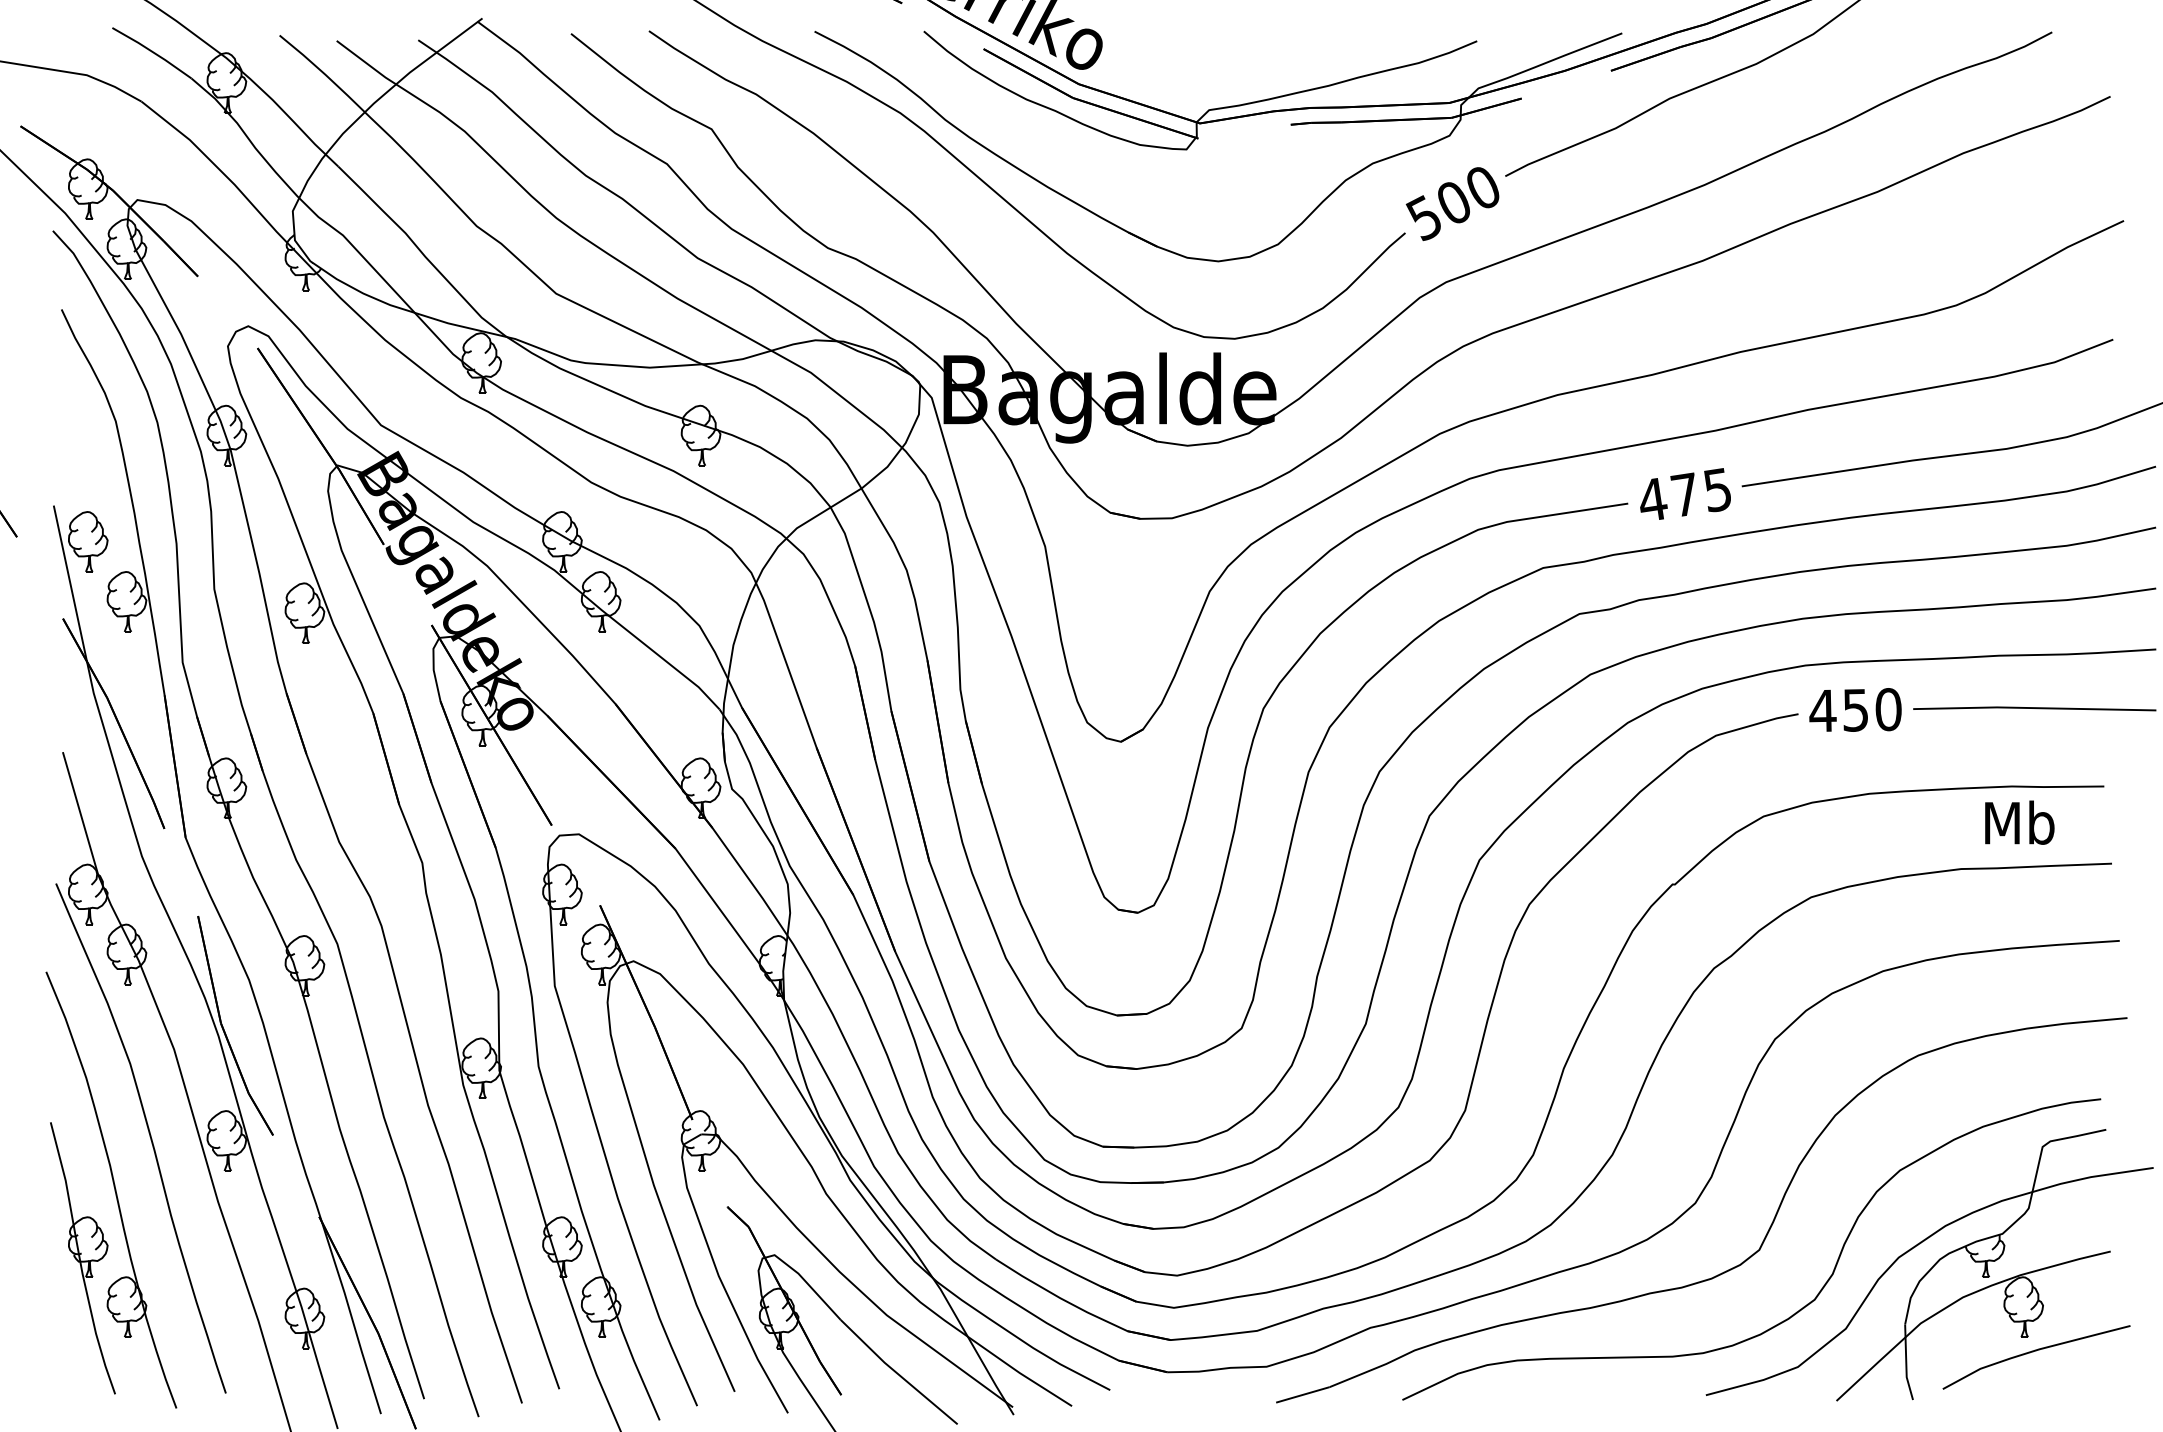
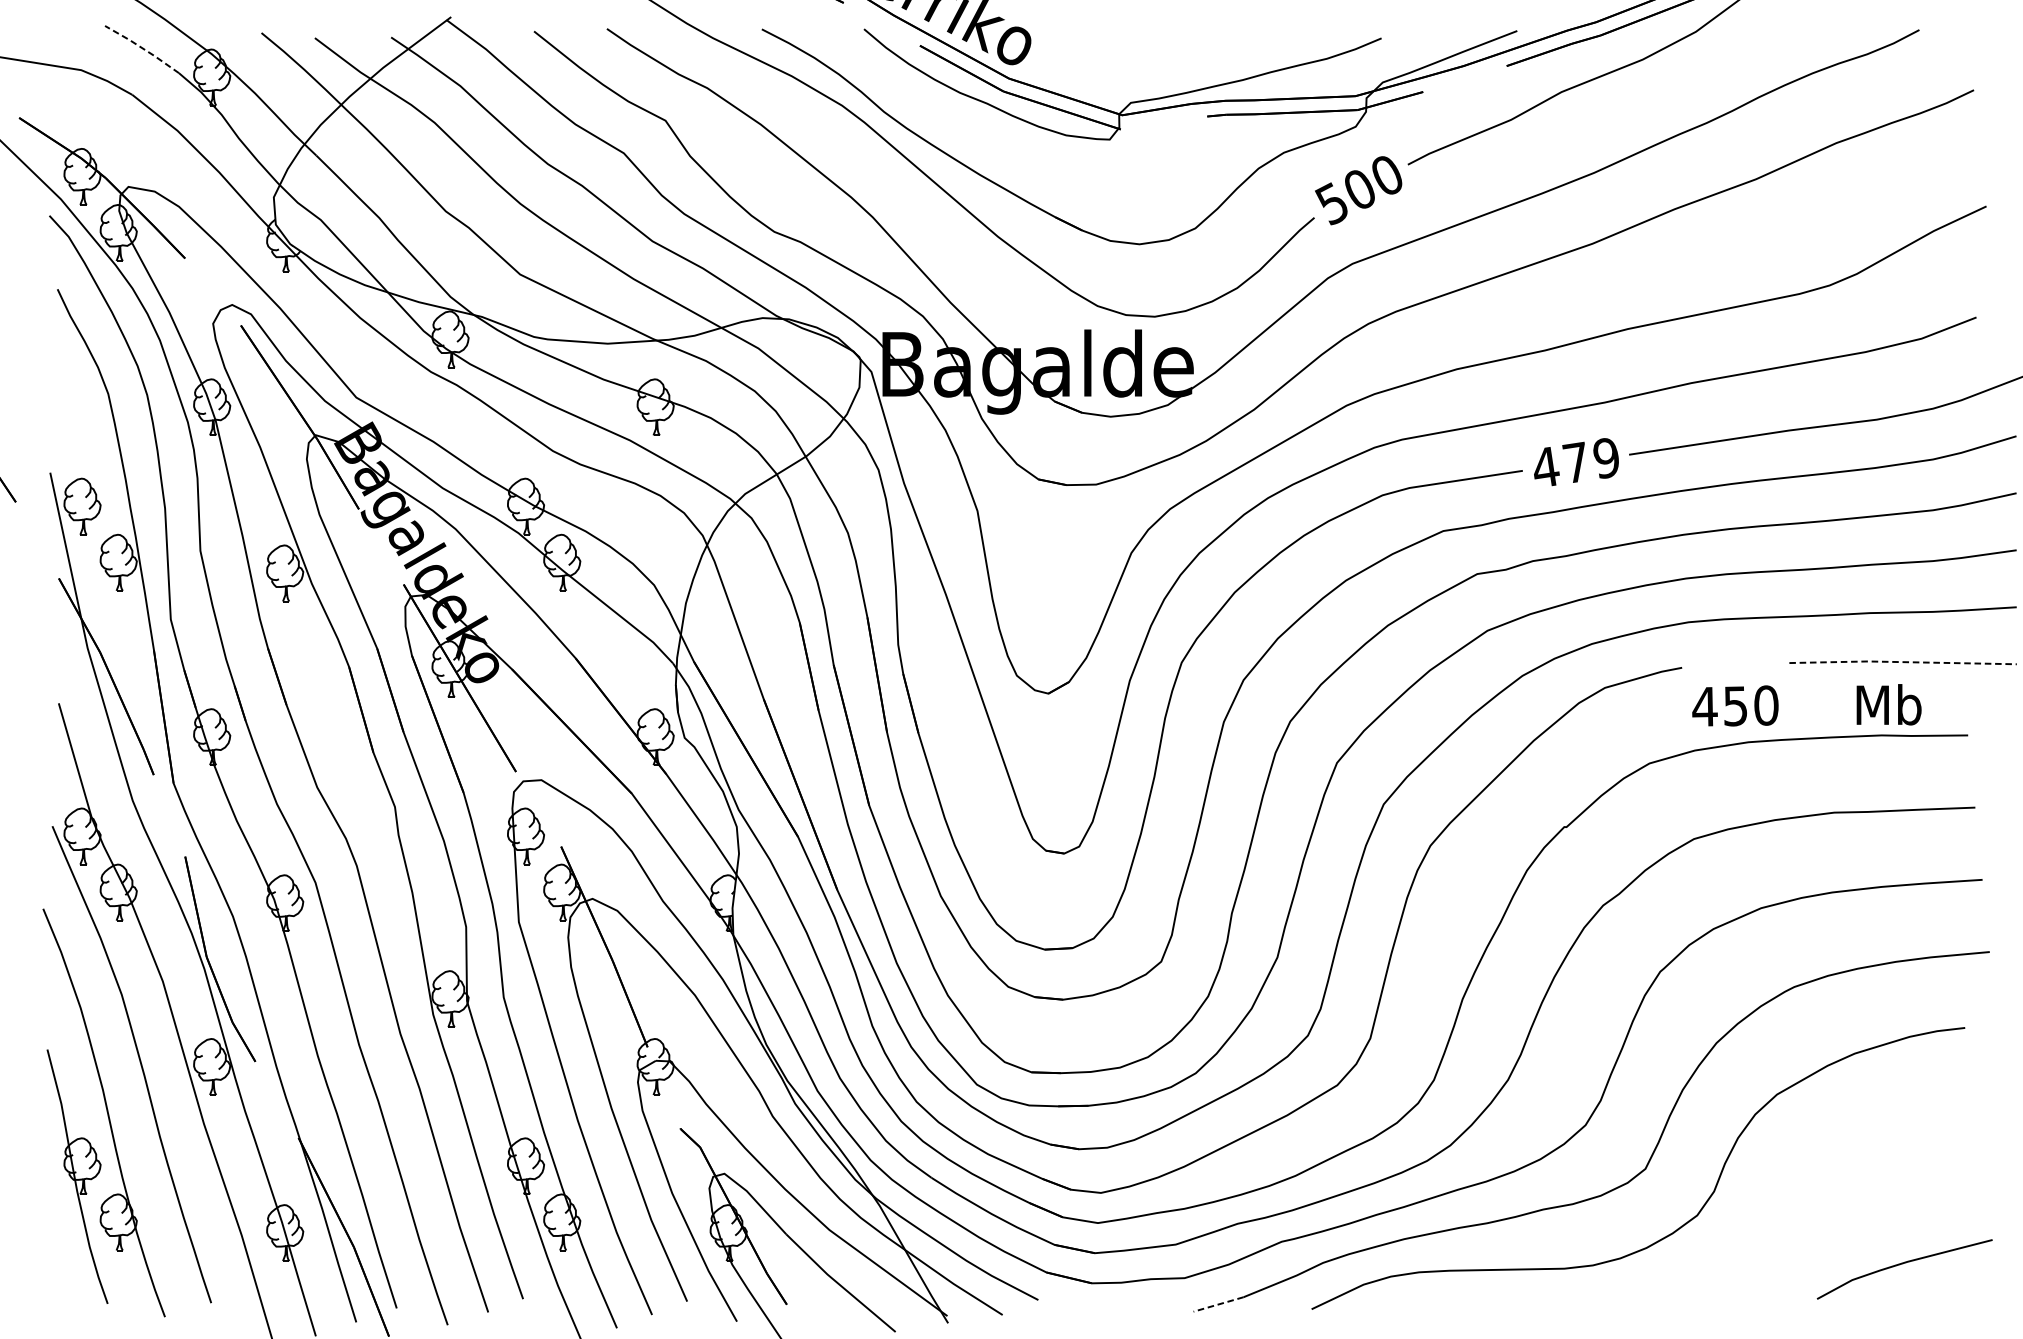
line: (151, 51) -> (141, 47), solid -> dashed
text: (1716, 490) -> (1605, 458), 475 -> 479
line: (2034, 708) -> (1902, 662), solid -> dashed
text: (1855, 709) -> (1735, 705), moved
text: (2019, 822) -> (1888, 704), moved
part: (1929, 1265) -> (1804, 1183), removed
line: (1302, 1394) -> (1218, 1304), solid -> dashed

